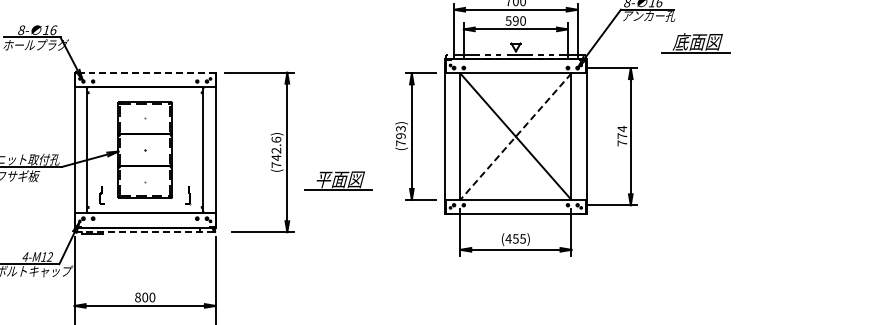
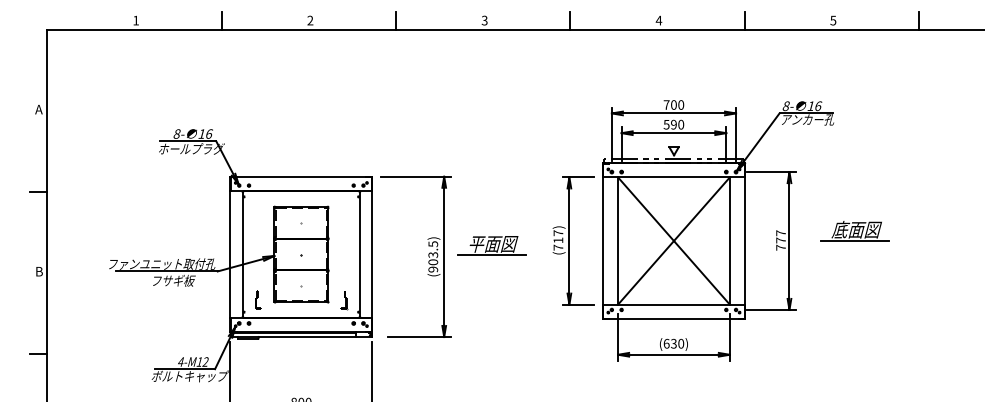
part: (695, 43) -> (854, 231), moved
line: (145, 72) -> (301, 176), dashed -> solid
text: (621, 129) -> (780, 233), 774 -> 777
text: (401, 132) -> (558, 236), (793) -> (717)
line: (515, 137) -> (673, 241), dashed -> solid
text: (276, 152) -> (433, 256), (742.6) -> (903.5)
part: (338, 180) -> (491, 245), moved
line: (146, 232) -> (302, 337), dashed -> solid
text: (515, 238) -> (673, 343), (455) -> (630)

